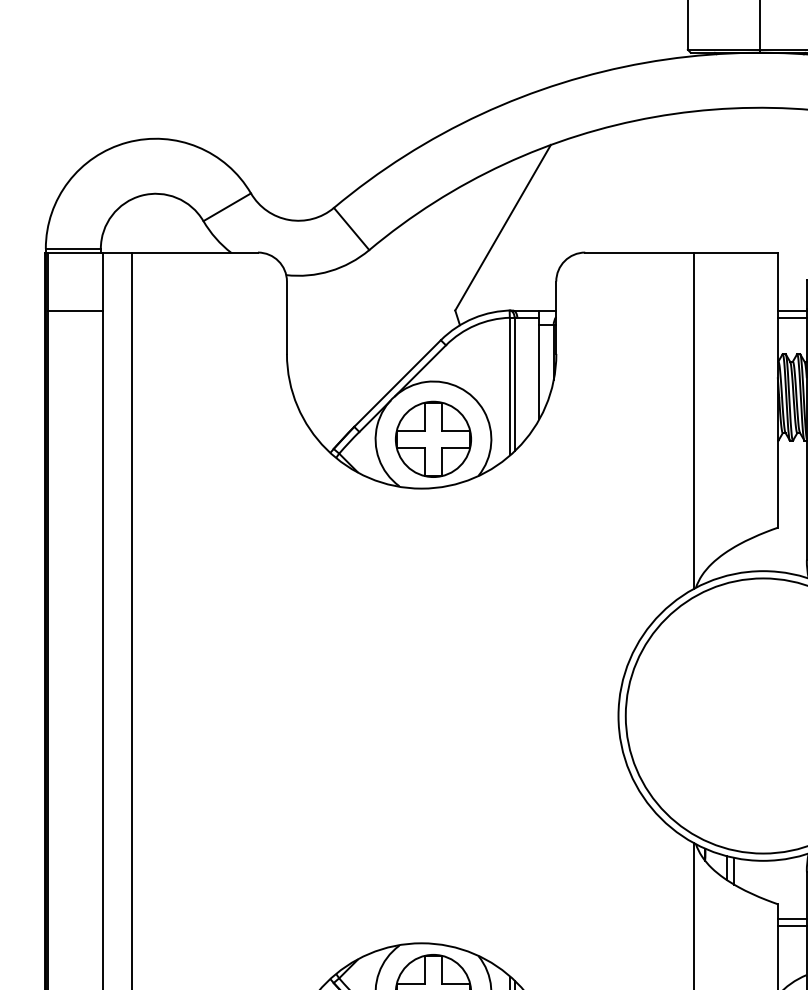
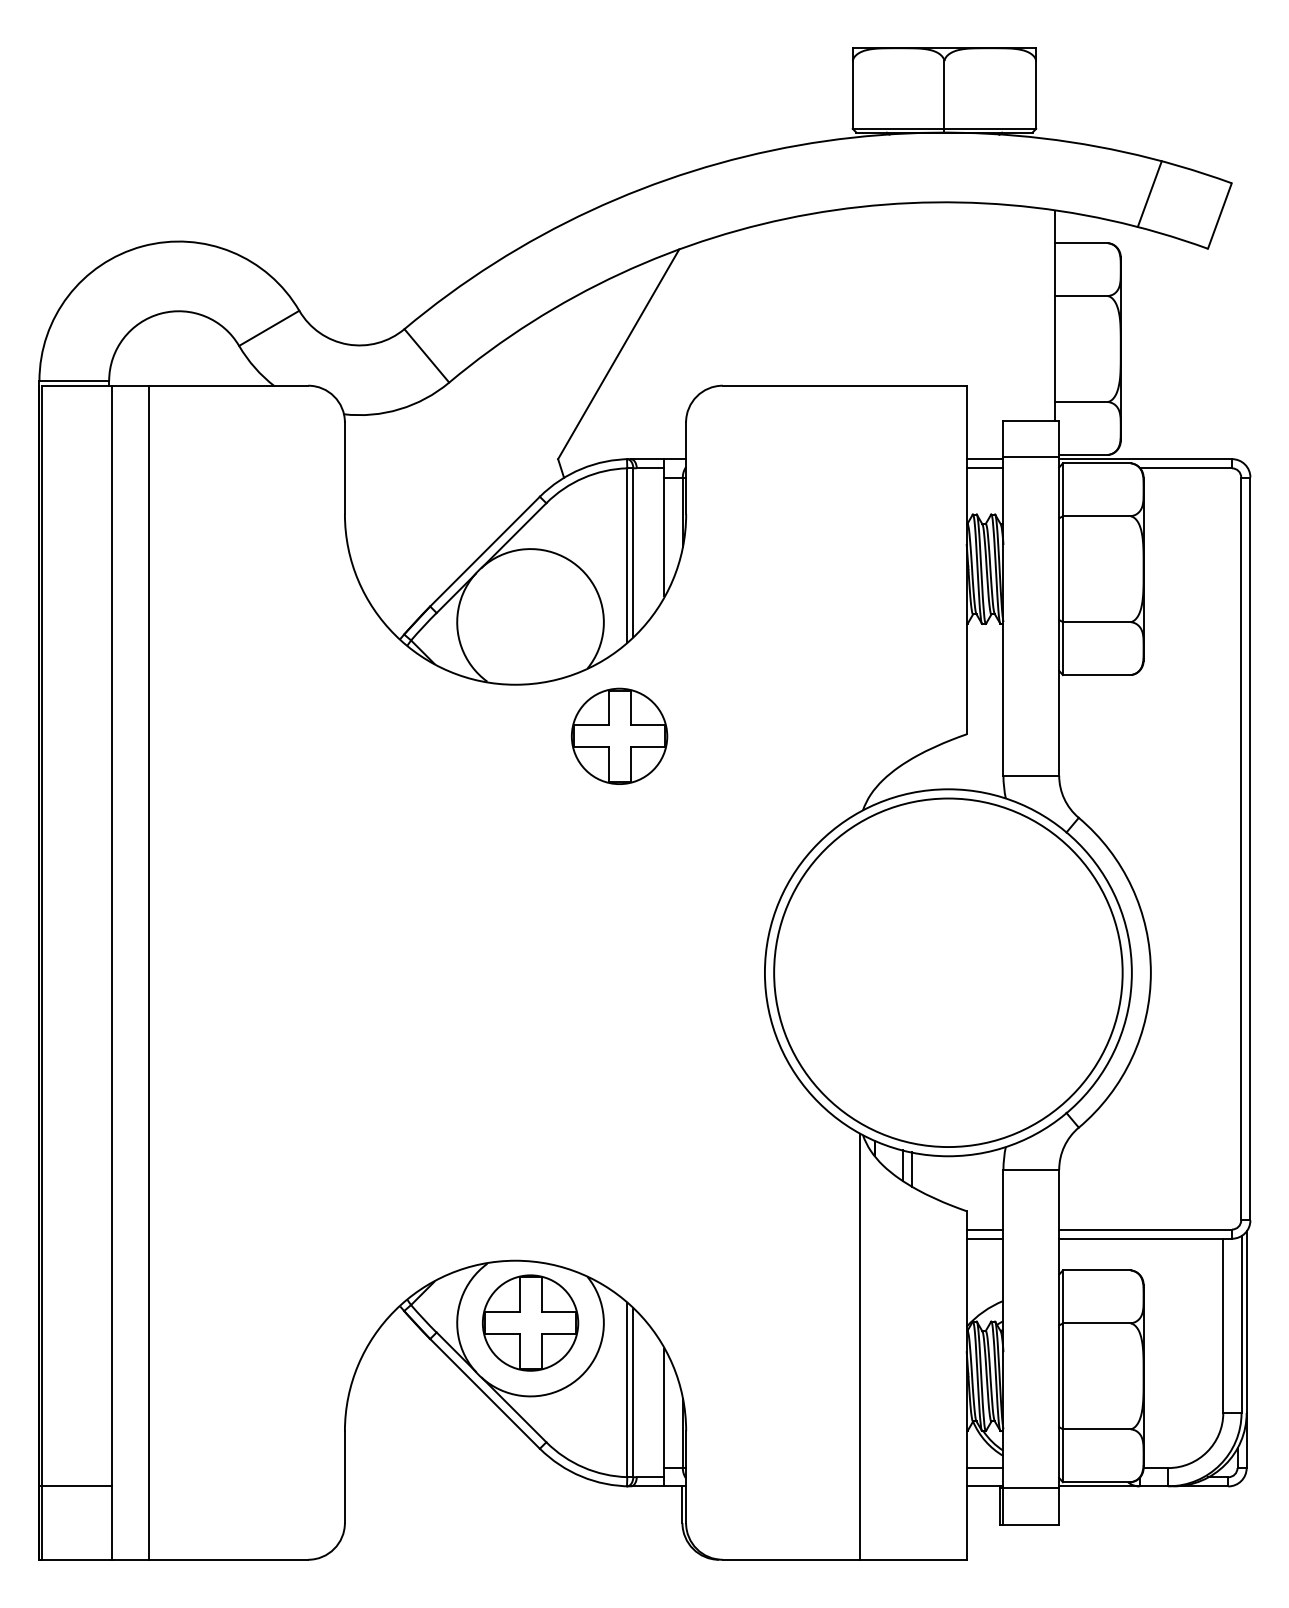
line: (75, 310) -> (76, 459), removed
line: (693, 420) -> (860, 598), removed
part: (433, 438) -> (619, 735), moved

